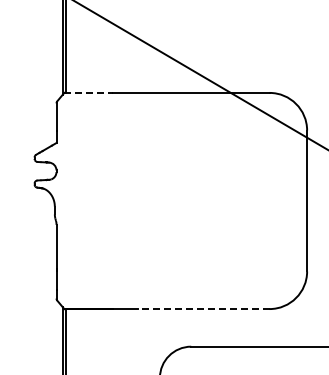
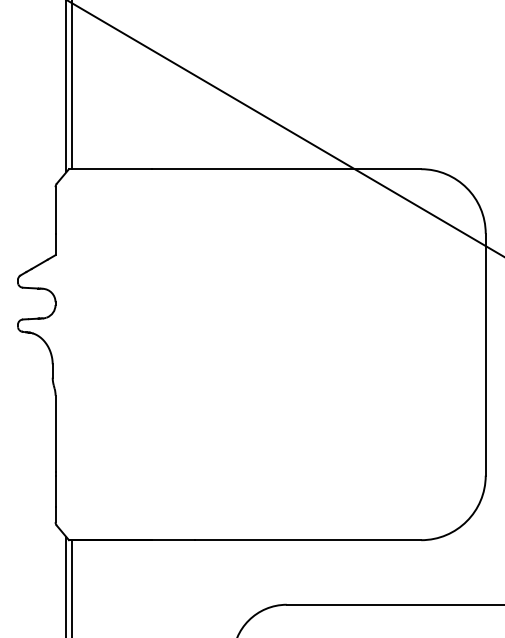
line: (89, 92) -> (112, 168), dashed -> solid
line: (203, 309) -> (307, 540), dashed -> solid

